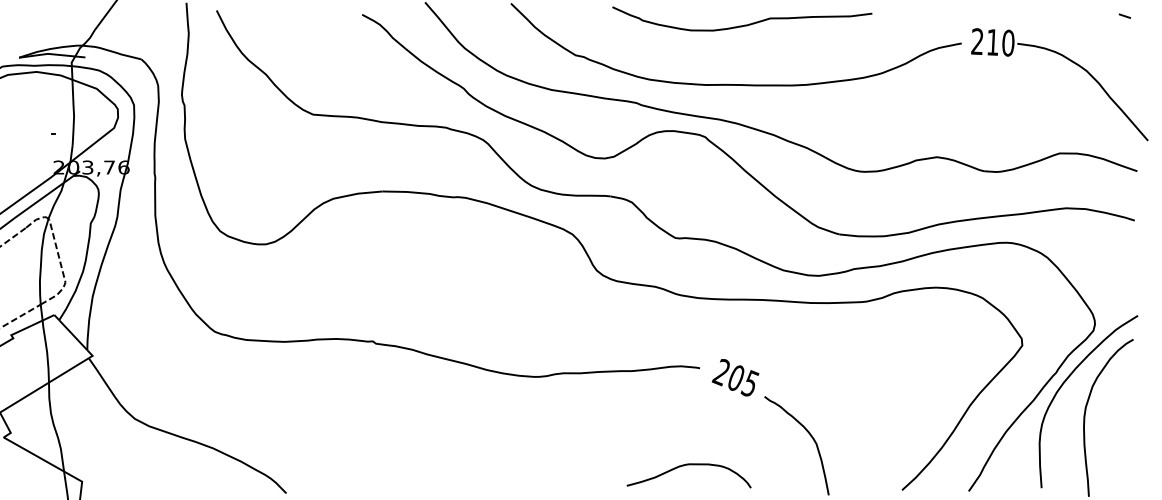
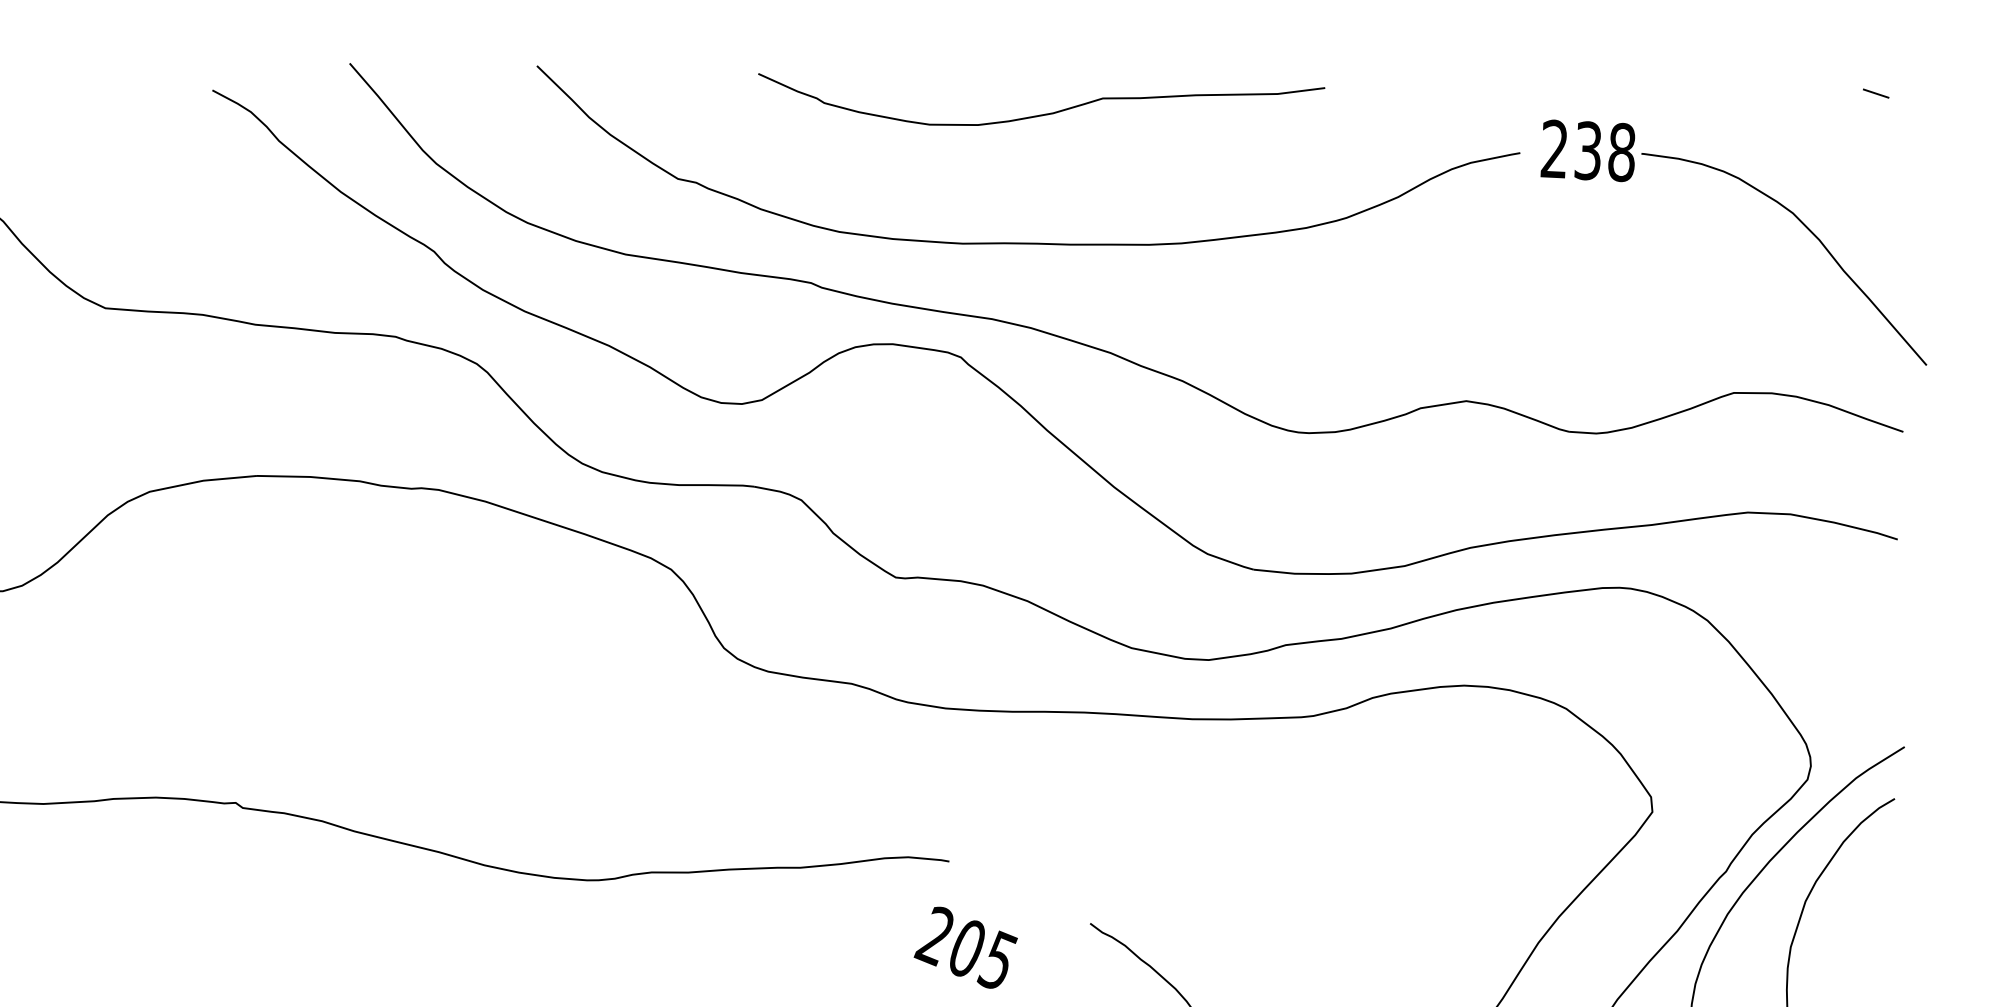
text: (1000, 42) -> (1604, 150), 210 -> 238
text: (735, 377) -> (965, 947), moved

